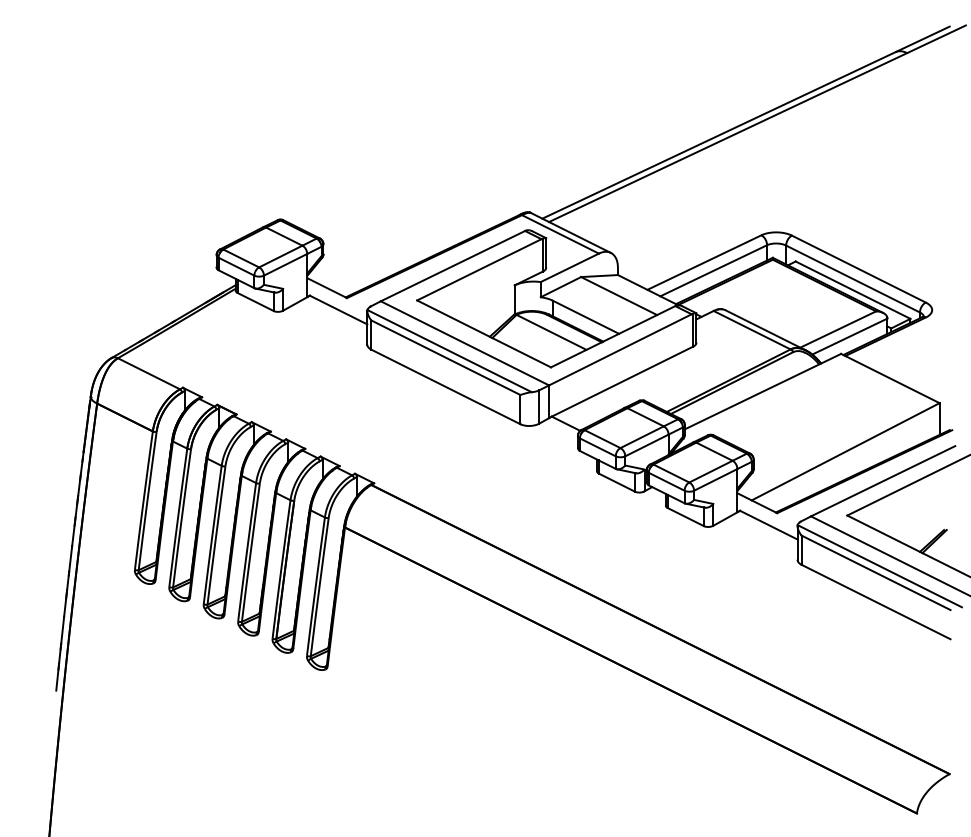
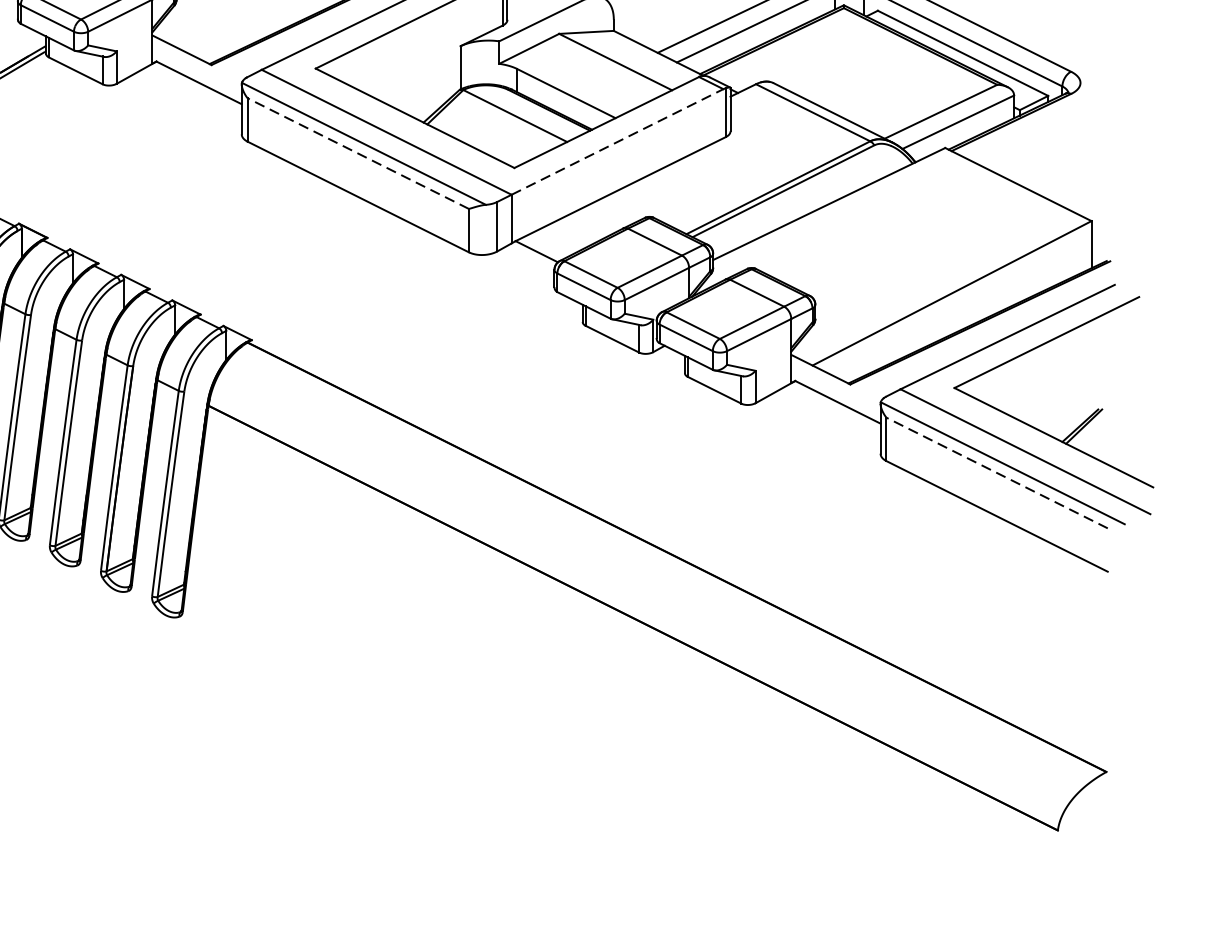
line: (620, 349) -> (617, 141), solid -> dashed
line: (445, 357) -> (357, 153), solid -> dashed
line: (875, 572) -> (996, 472), solid -> dashed

